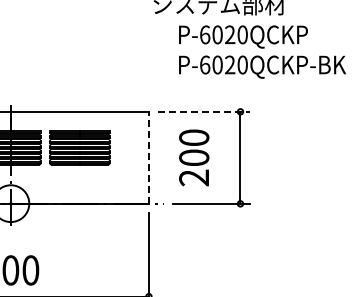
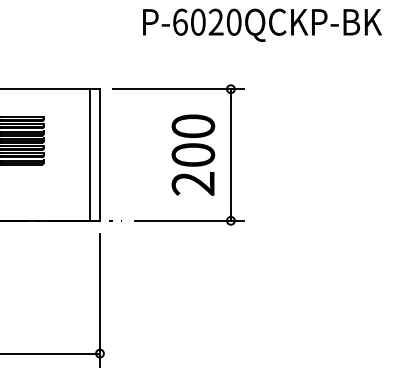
line: (203, 111) -> (178, 88), dashed -> solid
line: (142, 157) -> (90, 154), added
line: (148, 157) -> (99, 154), dashed -> solid
text: (194, 157) -> (193, 154), moved

